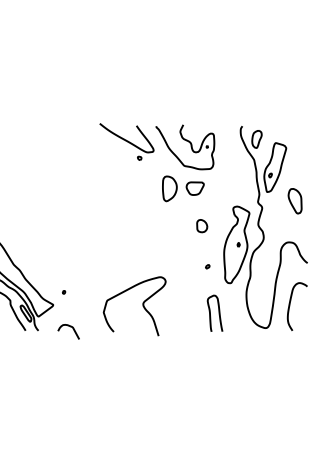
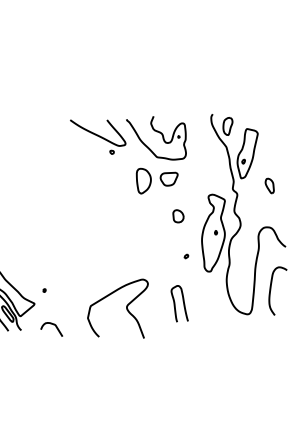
part: (294, 201) -> (269, 186), size x0.6
curve: (142, 306) -> (126, 309), moved
curve: (210, 312) -> (174, 302), moved

